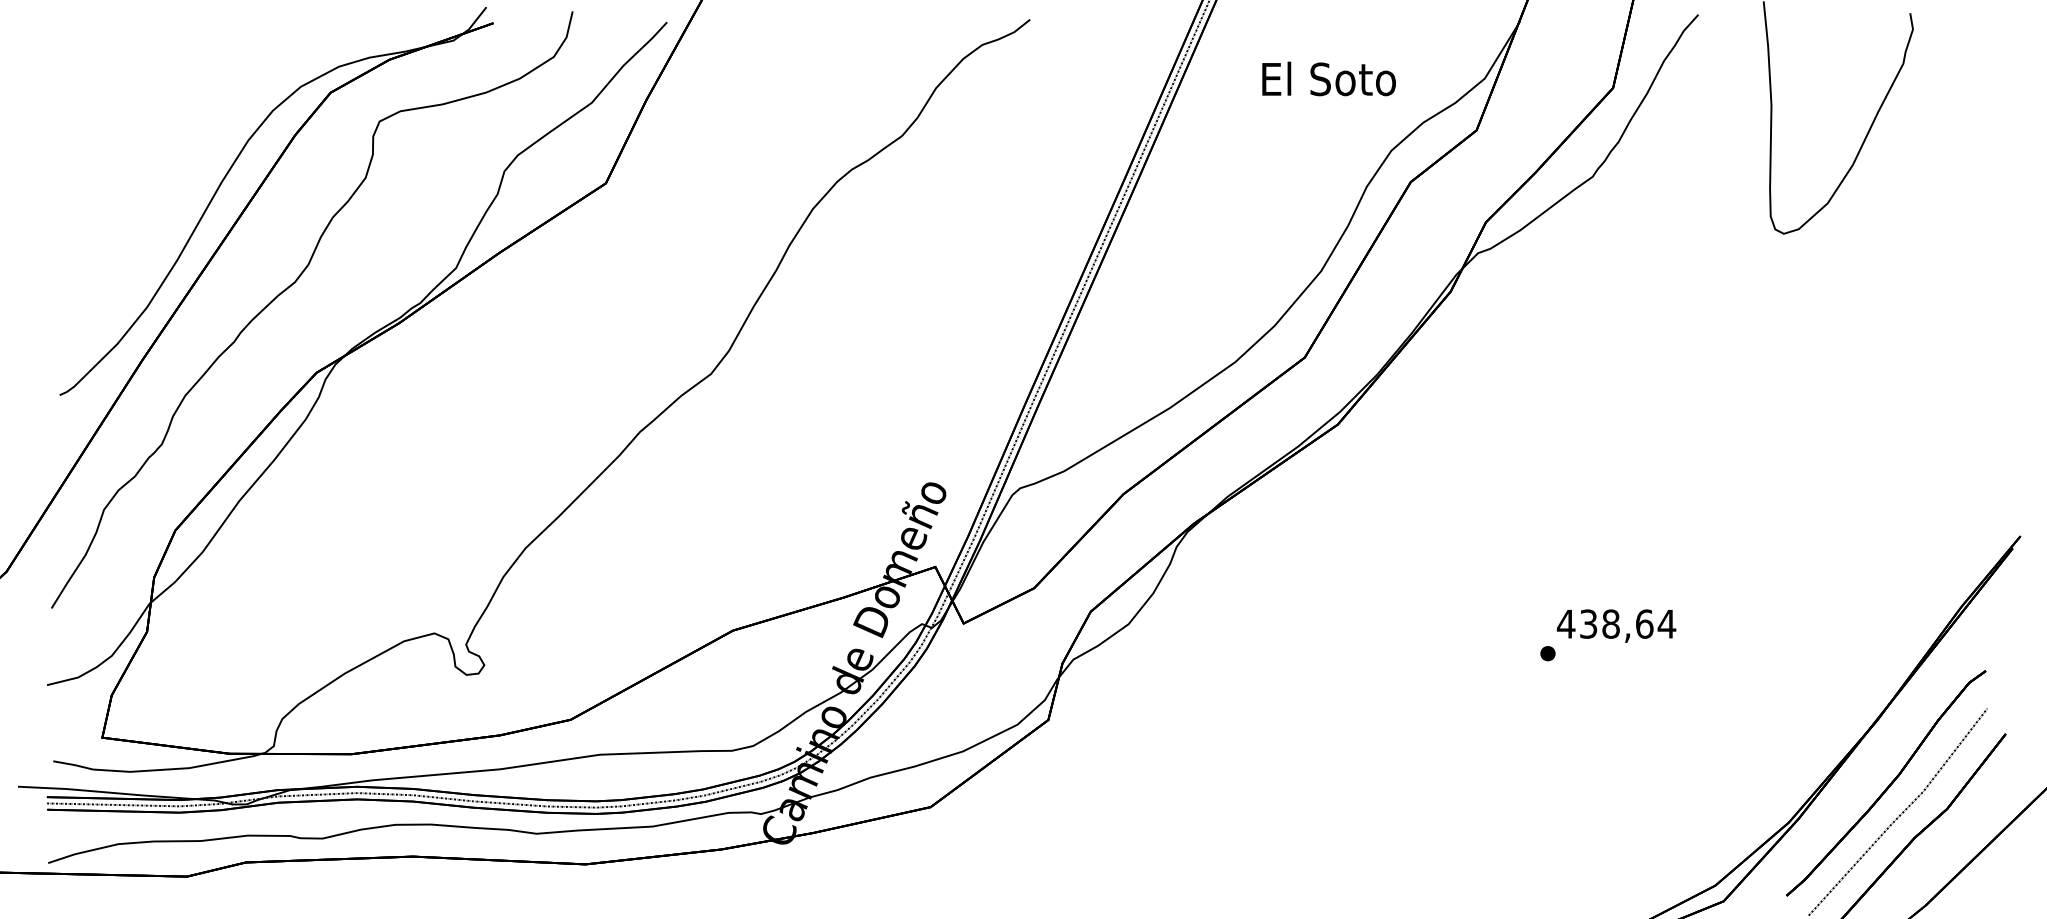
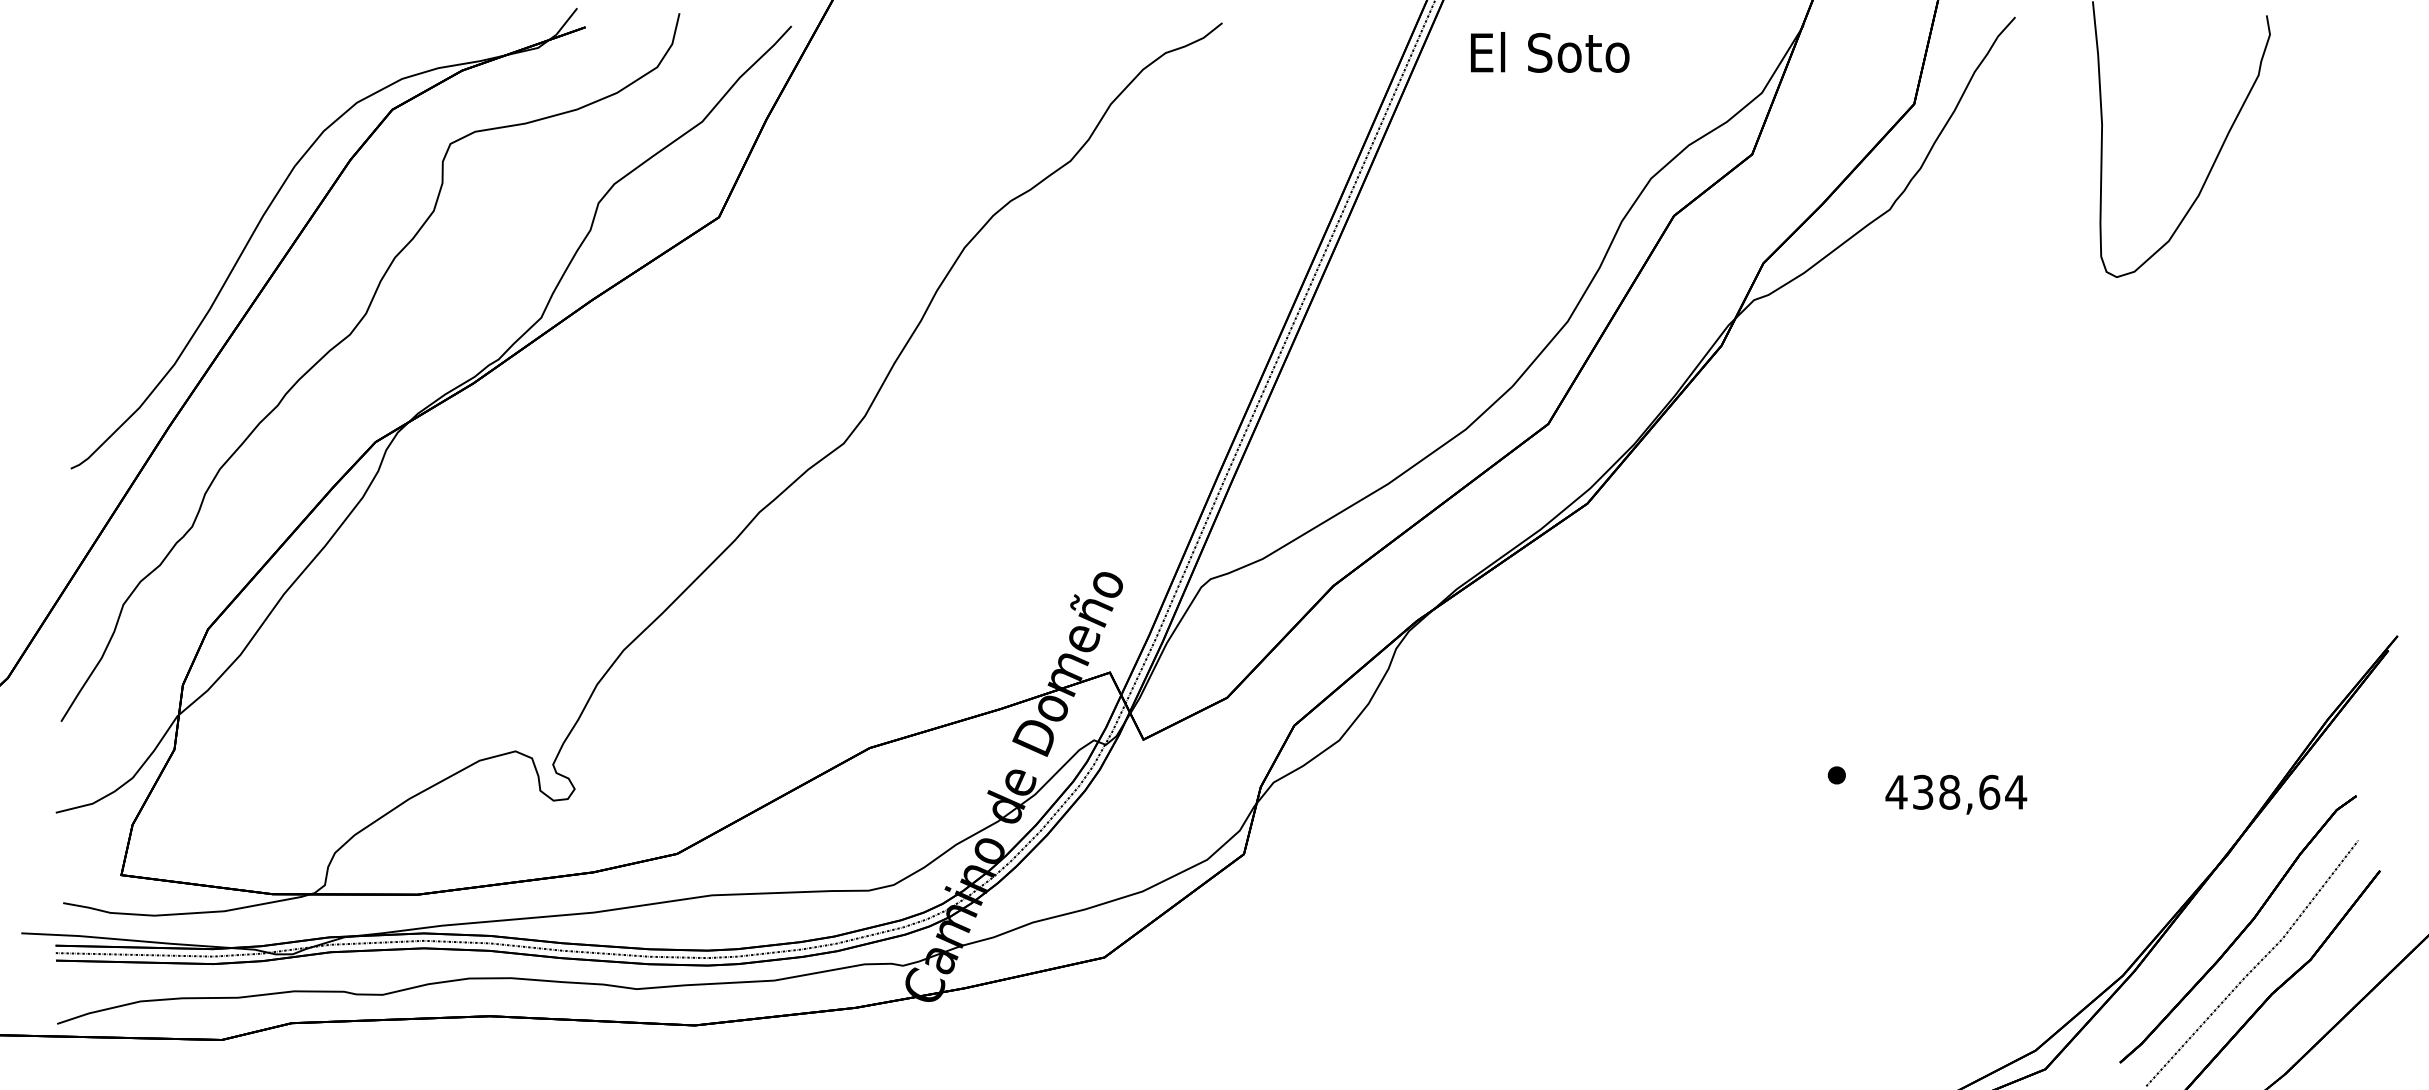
text: (1329, 79) -> (1550, 52), moved
text: (1616, 625) -> (1956, 794), moved

